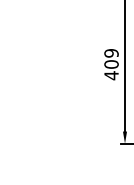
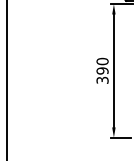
text: (111, 65) -> (102, 71), 409 -> 390

